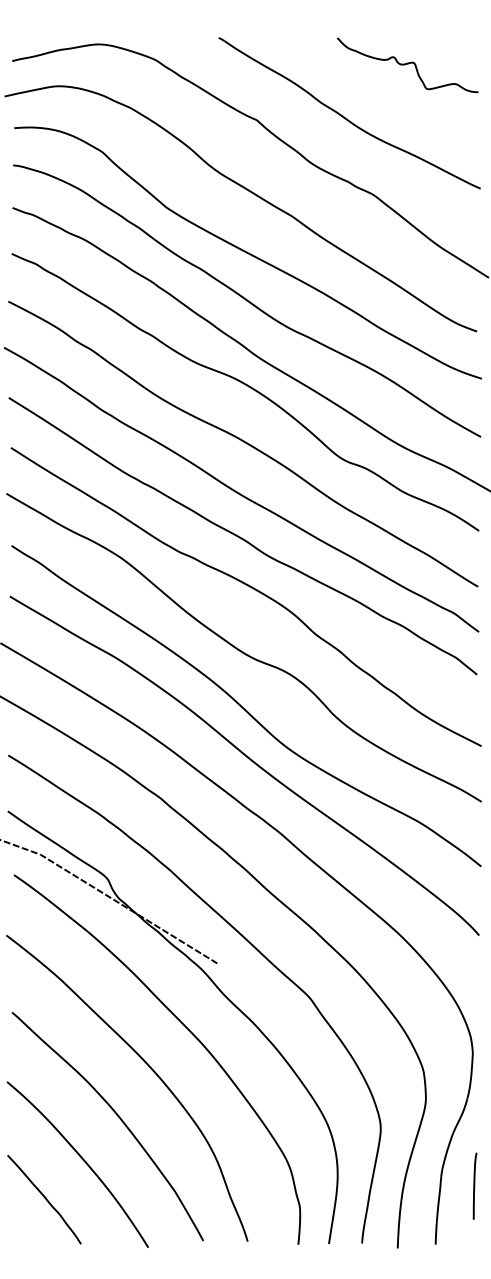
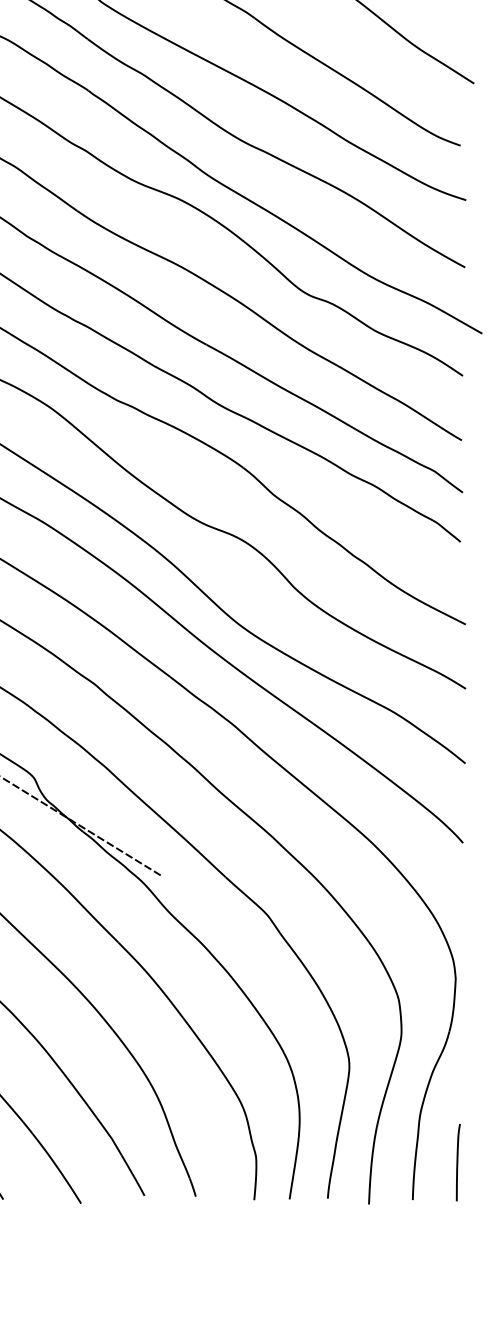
curve: (474, 1185) -> (457, 1161), moved

